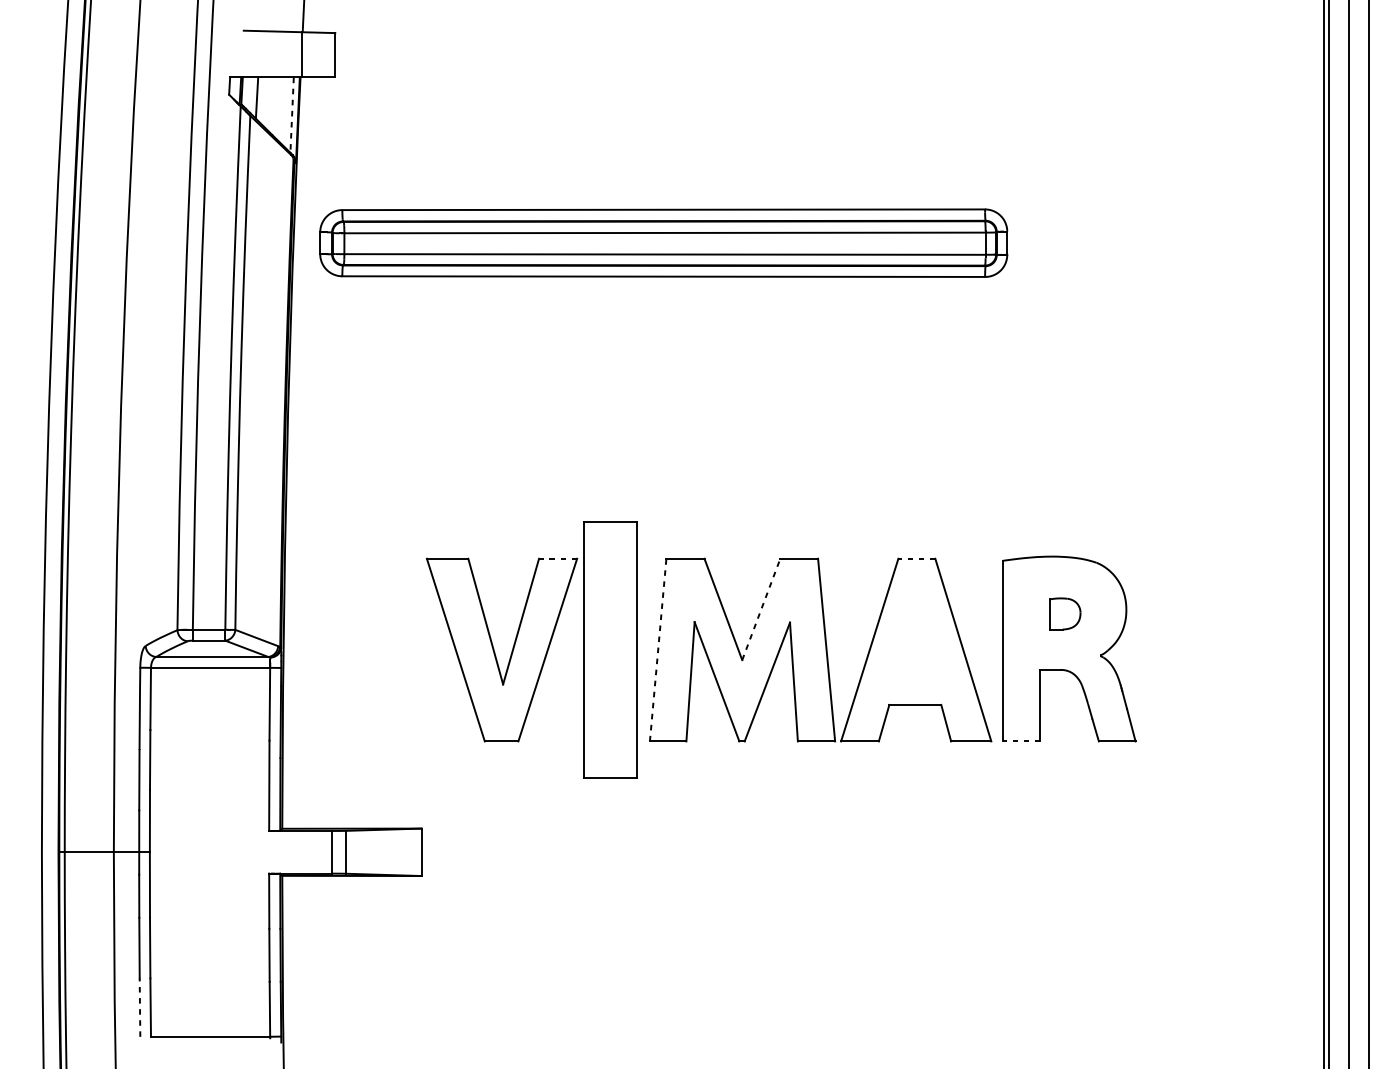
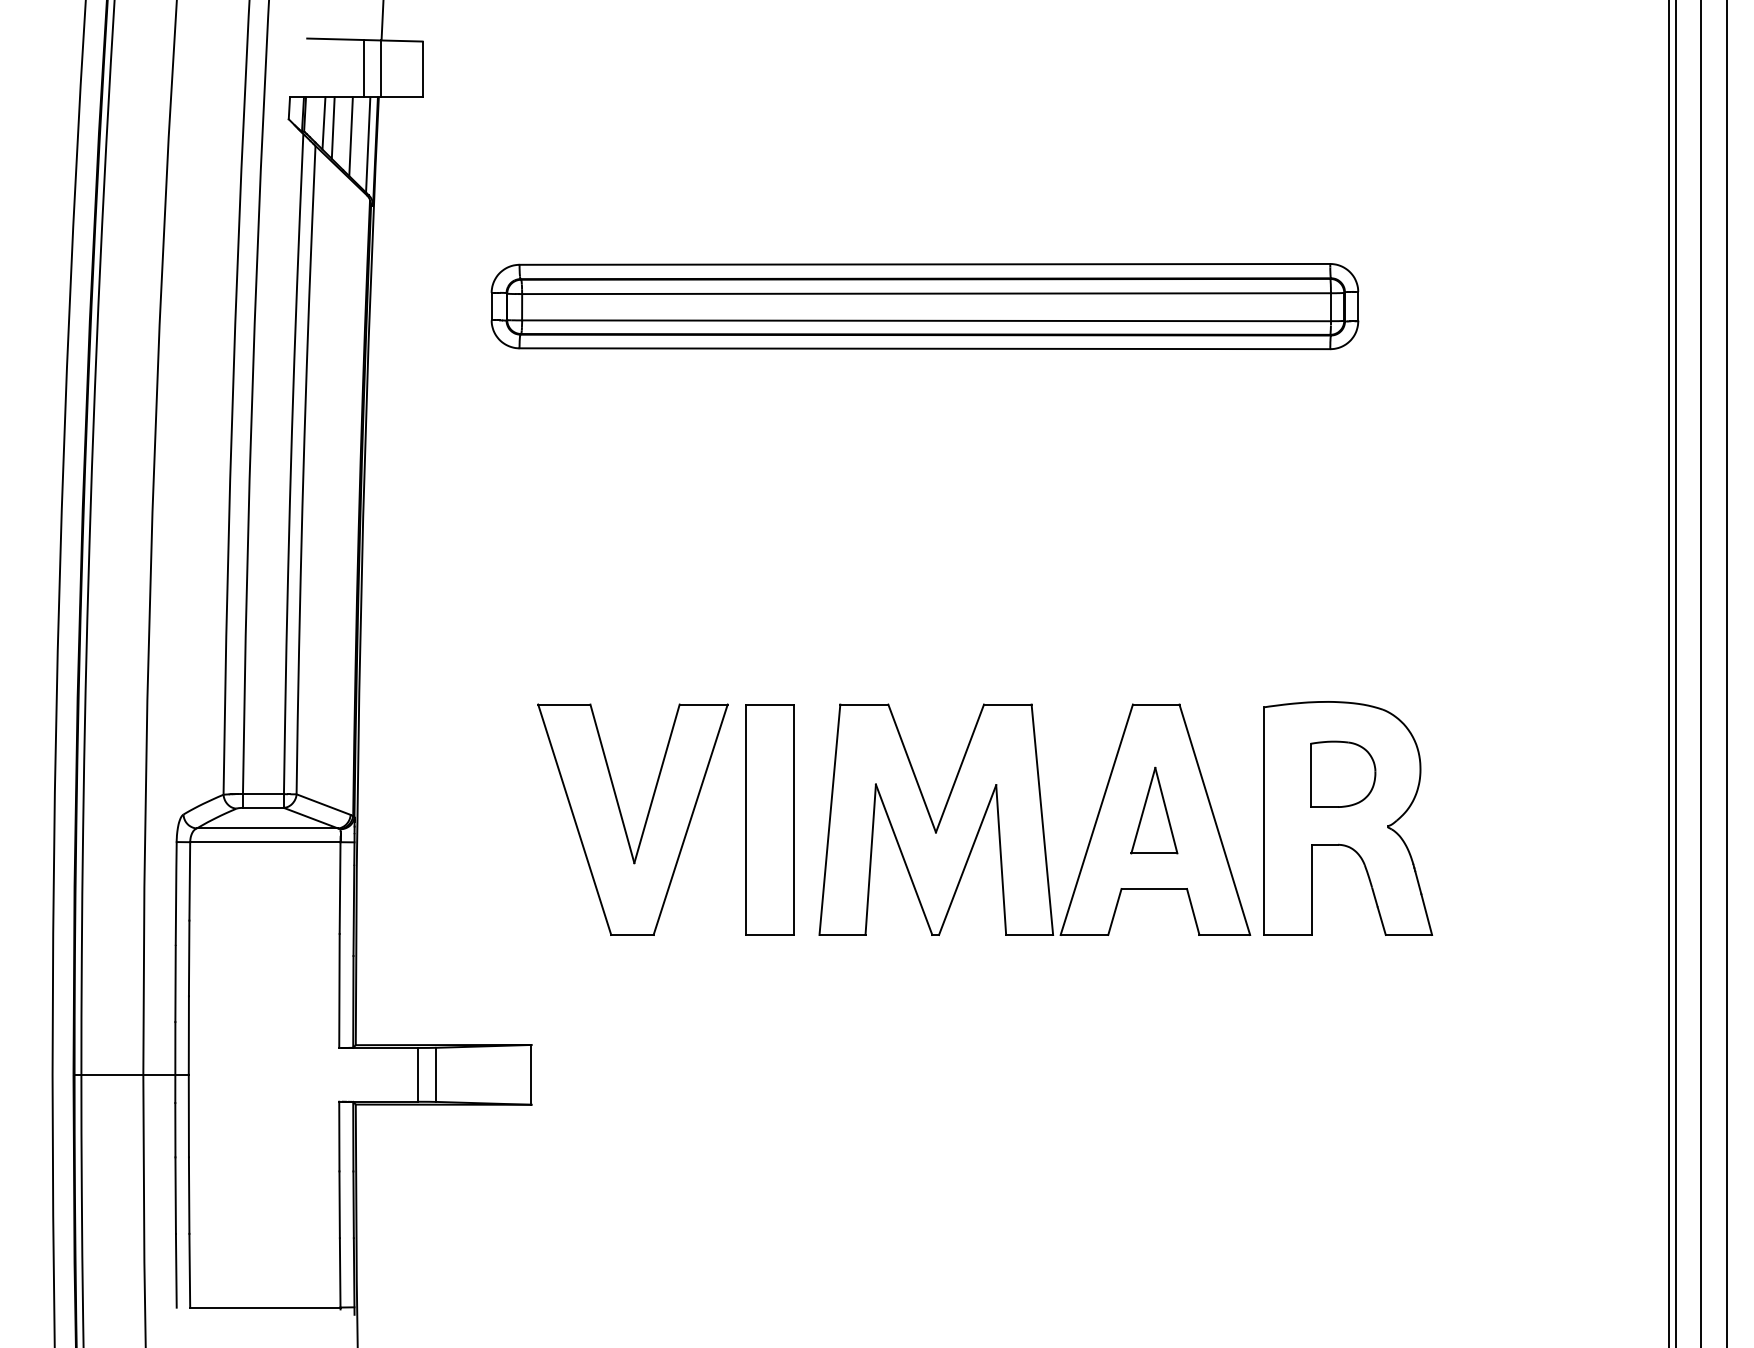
line: (288, 54) -> (363, 68), added
line: (263, 101) -> (332, 127), added
line: (278, 108) -> (350, 136), added
line: (292, 115) -> (368, 145), dashed -> solid
part: (663, 243) -> (924, 306), moved
line: (557, 558) -> (703, 704), dashed -> solid
line: (916, 558) -> (1155, 704), dashed -> solid
line: (761, 609) -> (960, 768), dashed -> solid
part: (1065, 613) -> (1343, 773), size x1.67
part: (915, 642) -> (1154, 810), added
part: (610, 649) -> (769, 819), size x0.71
line: (657, 649) -> (829, 819), dashed -> solid
line: (1021, 741) -> (1288, 935), dashed -> solid
line: (140, 1007) -> (176, 1270), dashed -> solid

